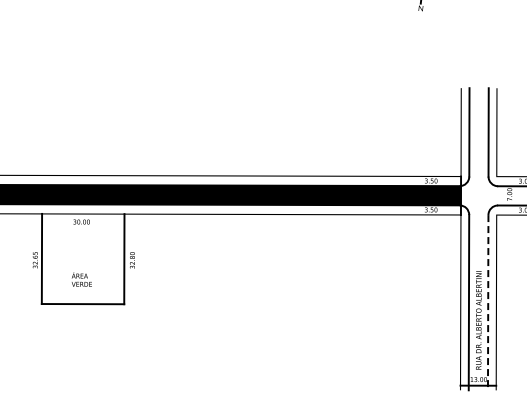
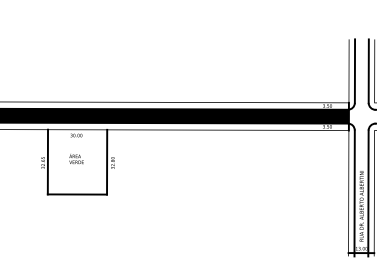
text: (81, 279) -> (76, 158), moved
line: (488, 302) -> (368, 193), dashed -> solid

